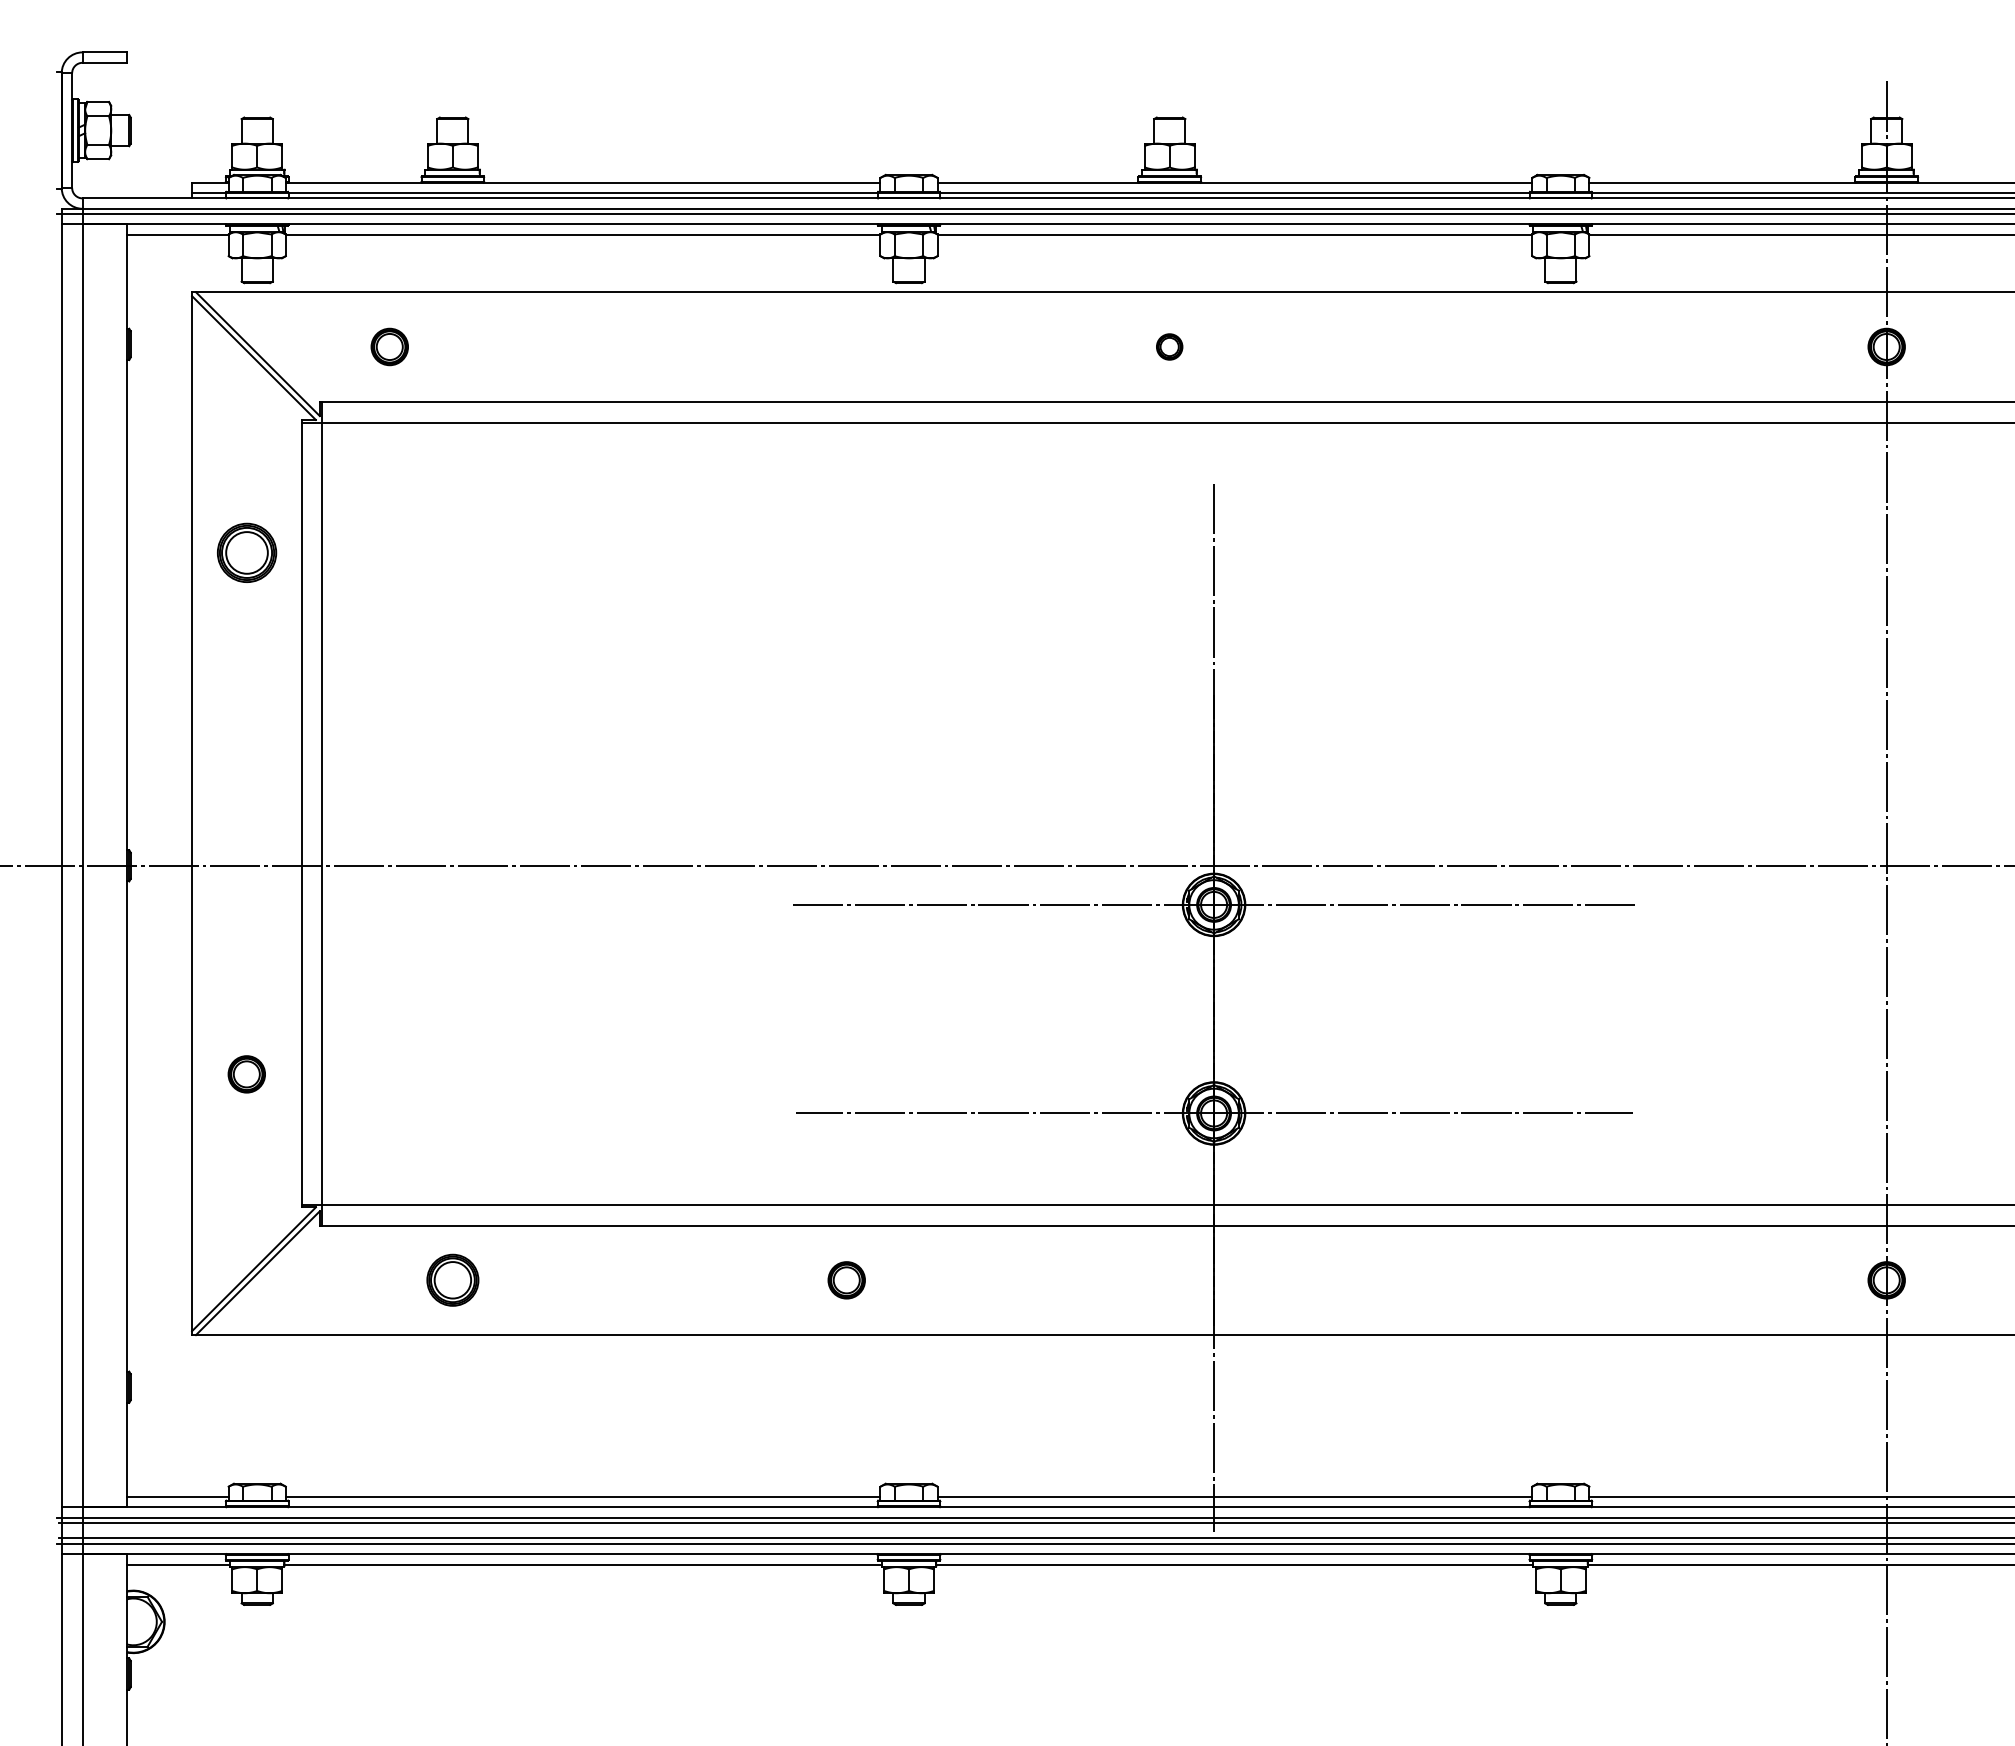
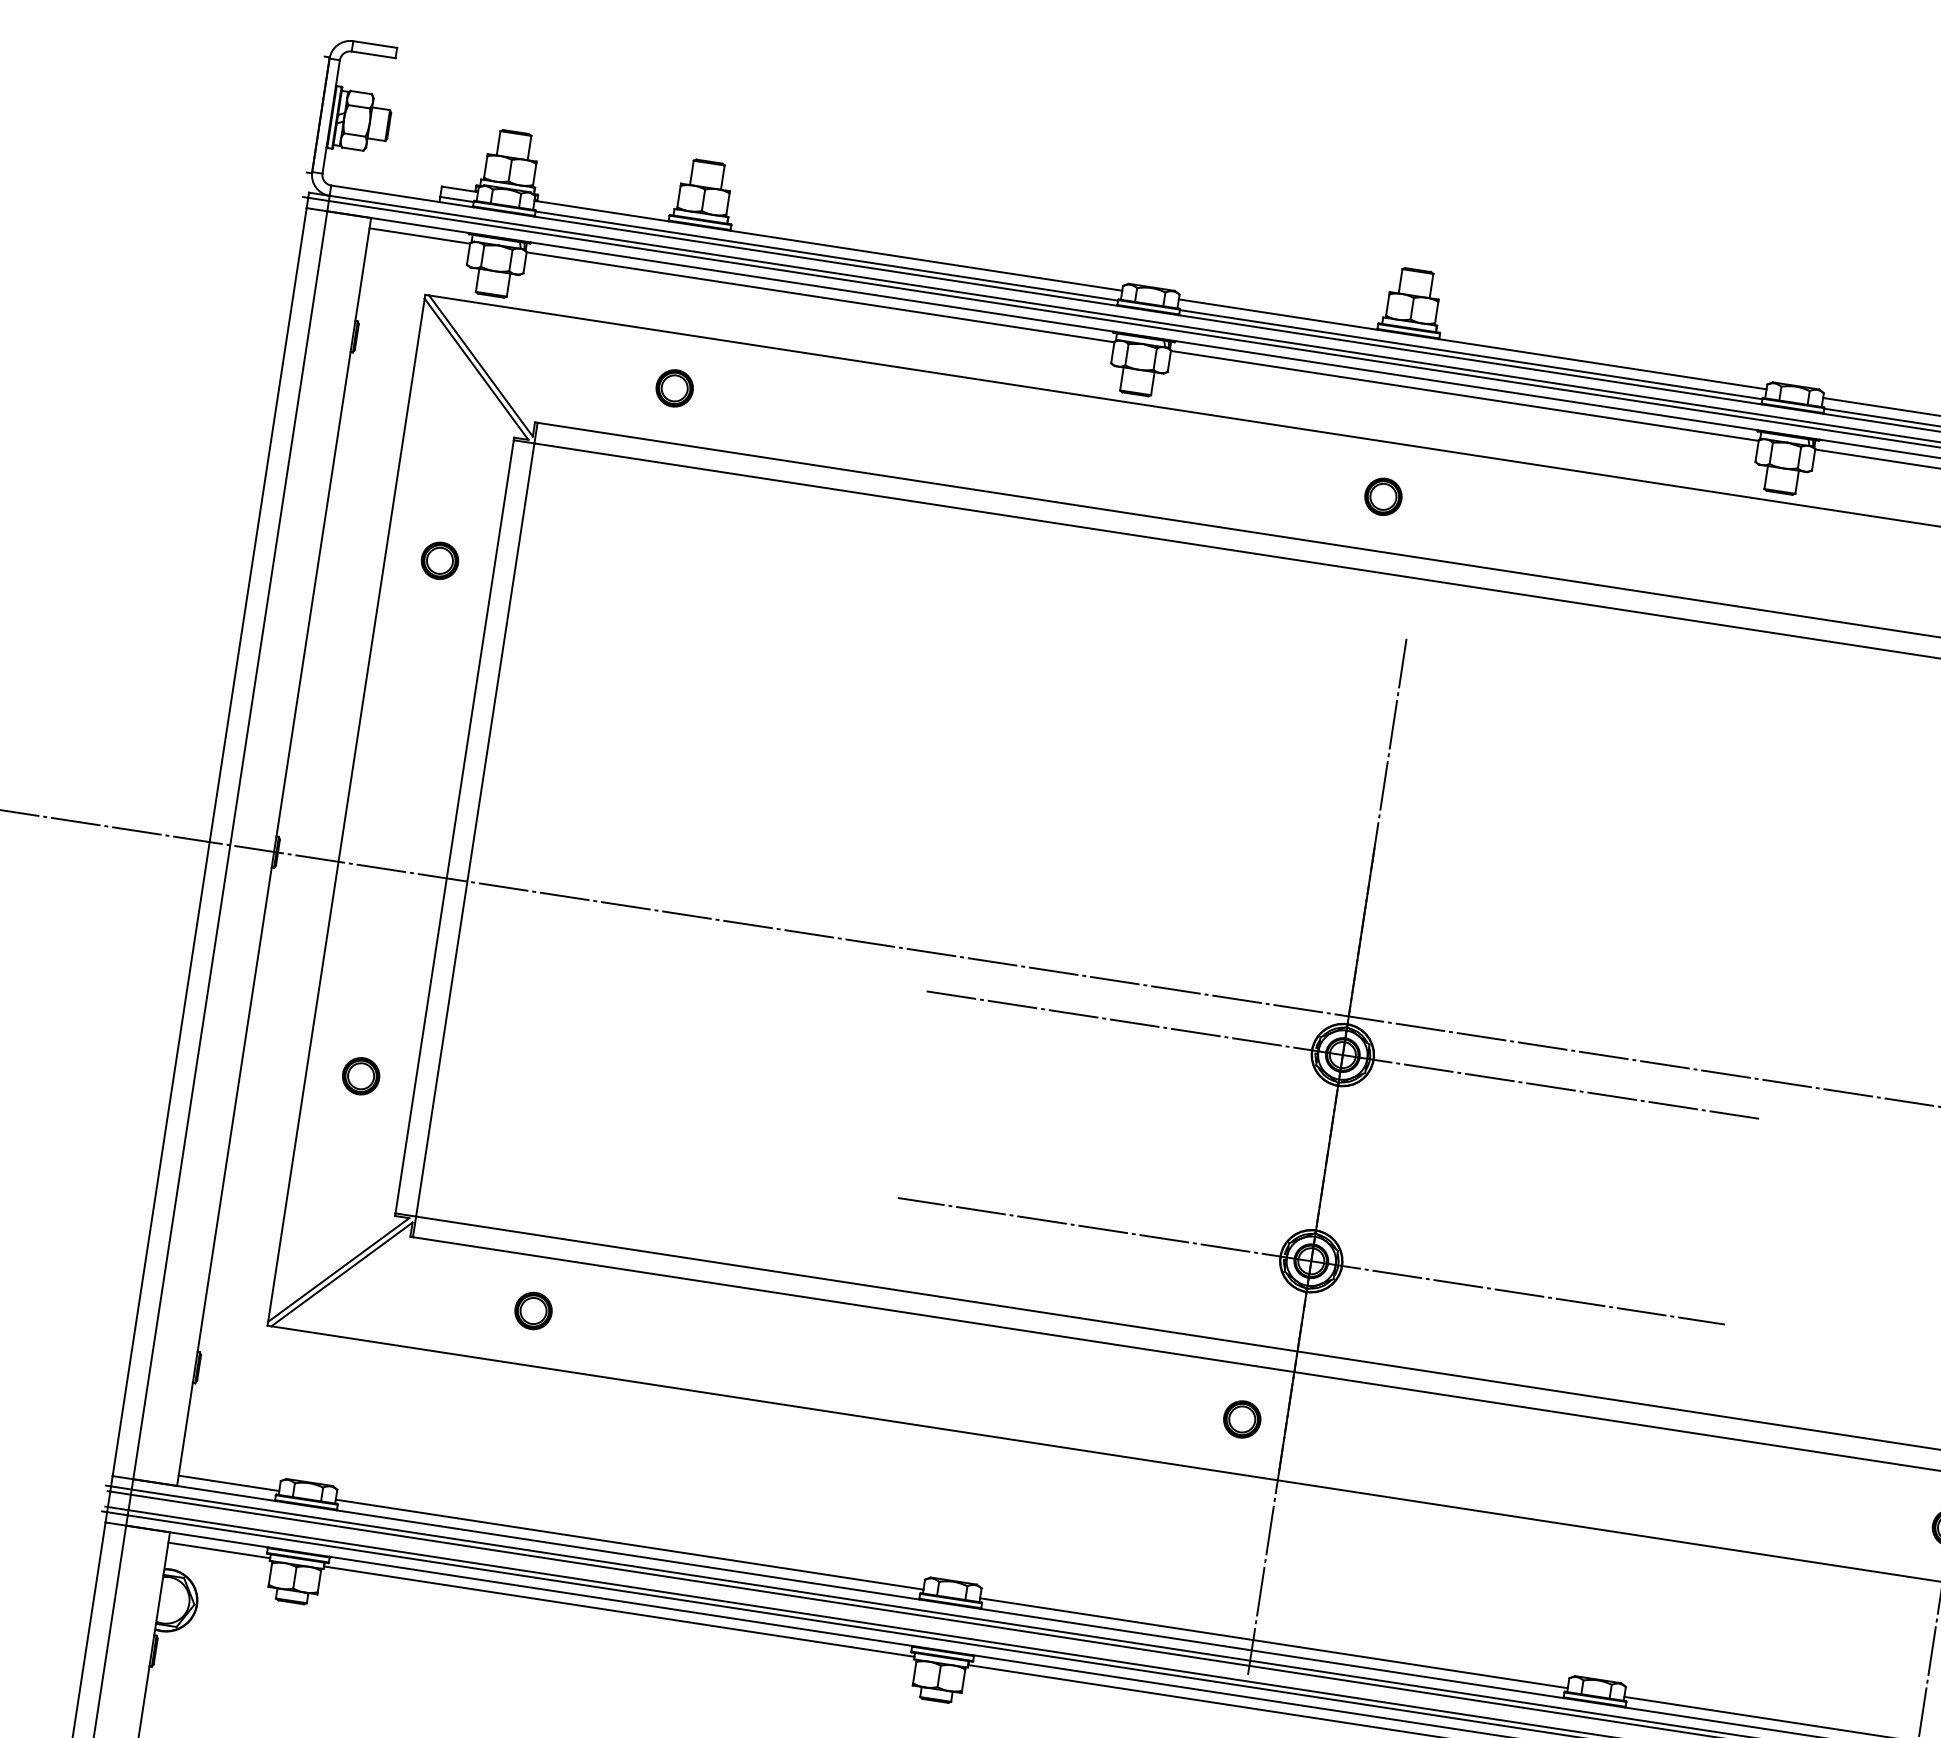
part: (389, 346) -> (674, 387), moved
part: (1169, 346) -> (1383, 496), size x1.43
part: (246, 552) -> (439, 560), size x0.62
part: (452, 1280) -> (533, 1311), size x0.71
part: (846, 1280) -> (1241, 1419), moved

